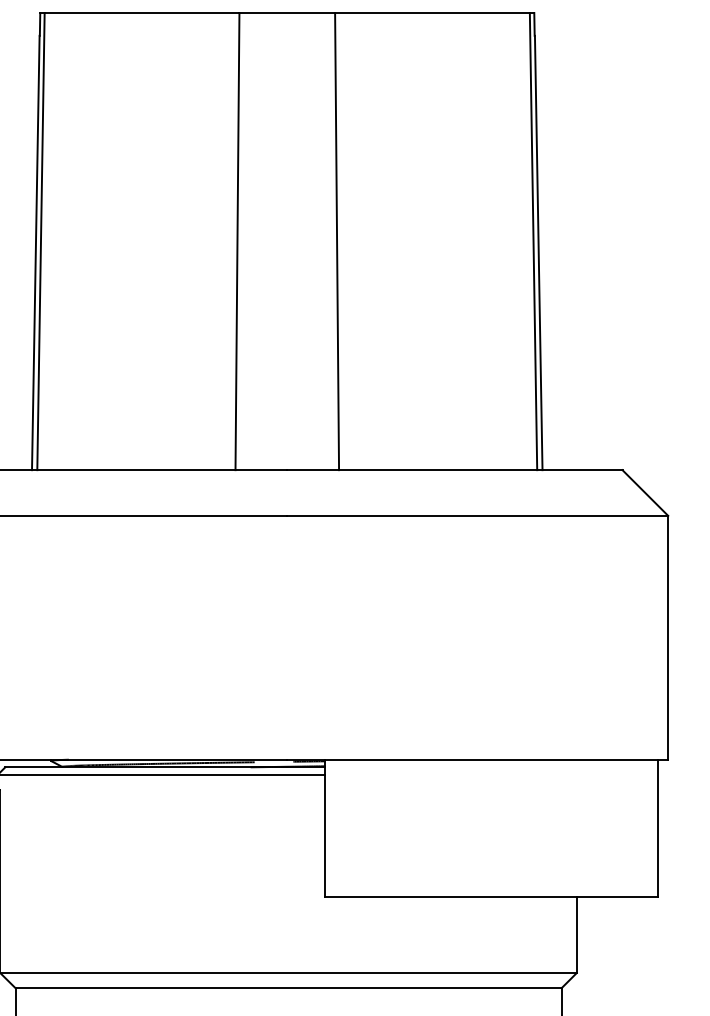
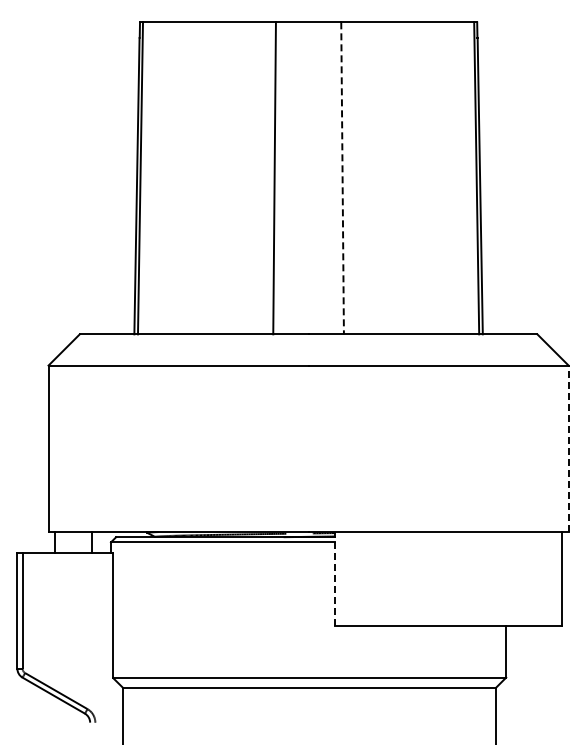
line: (336, 241) -> (342, 178), solid -> dashed
line: (668, 637) -> (568, 448), solid -> dashed
line: (325, 827) -> (334, 578), solid -> dashed

